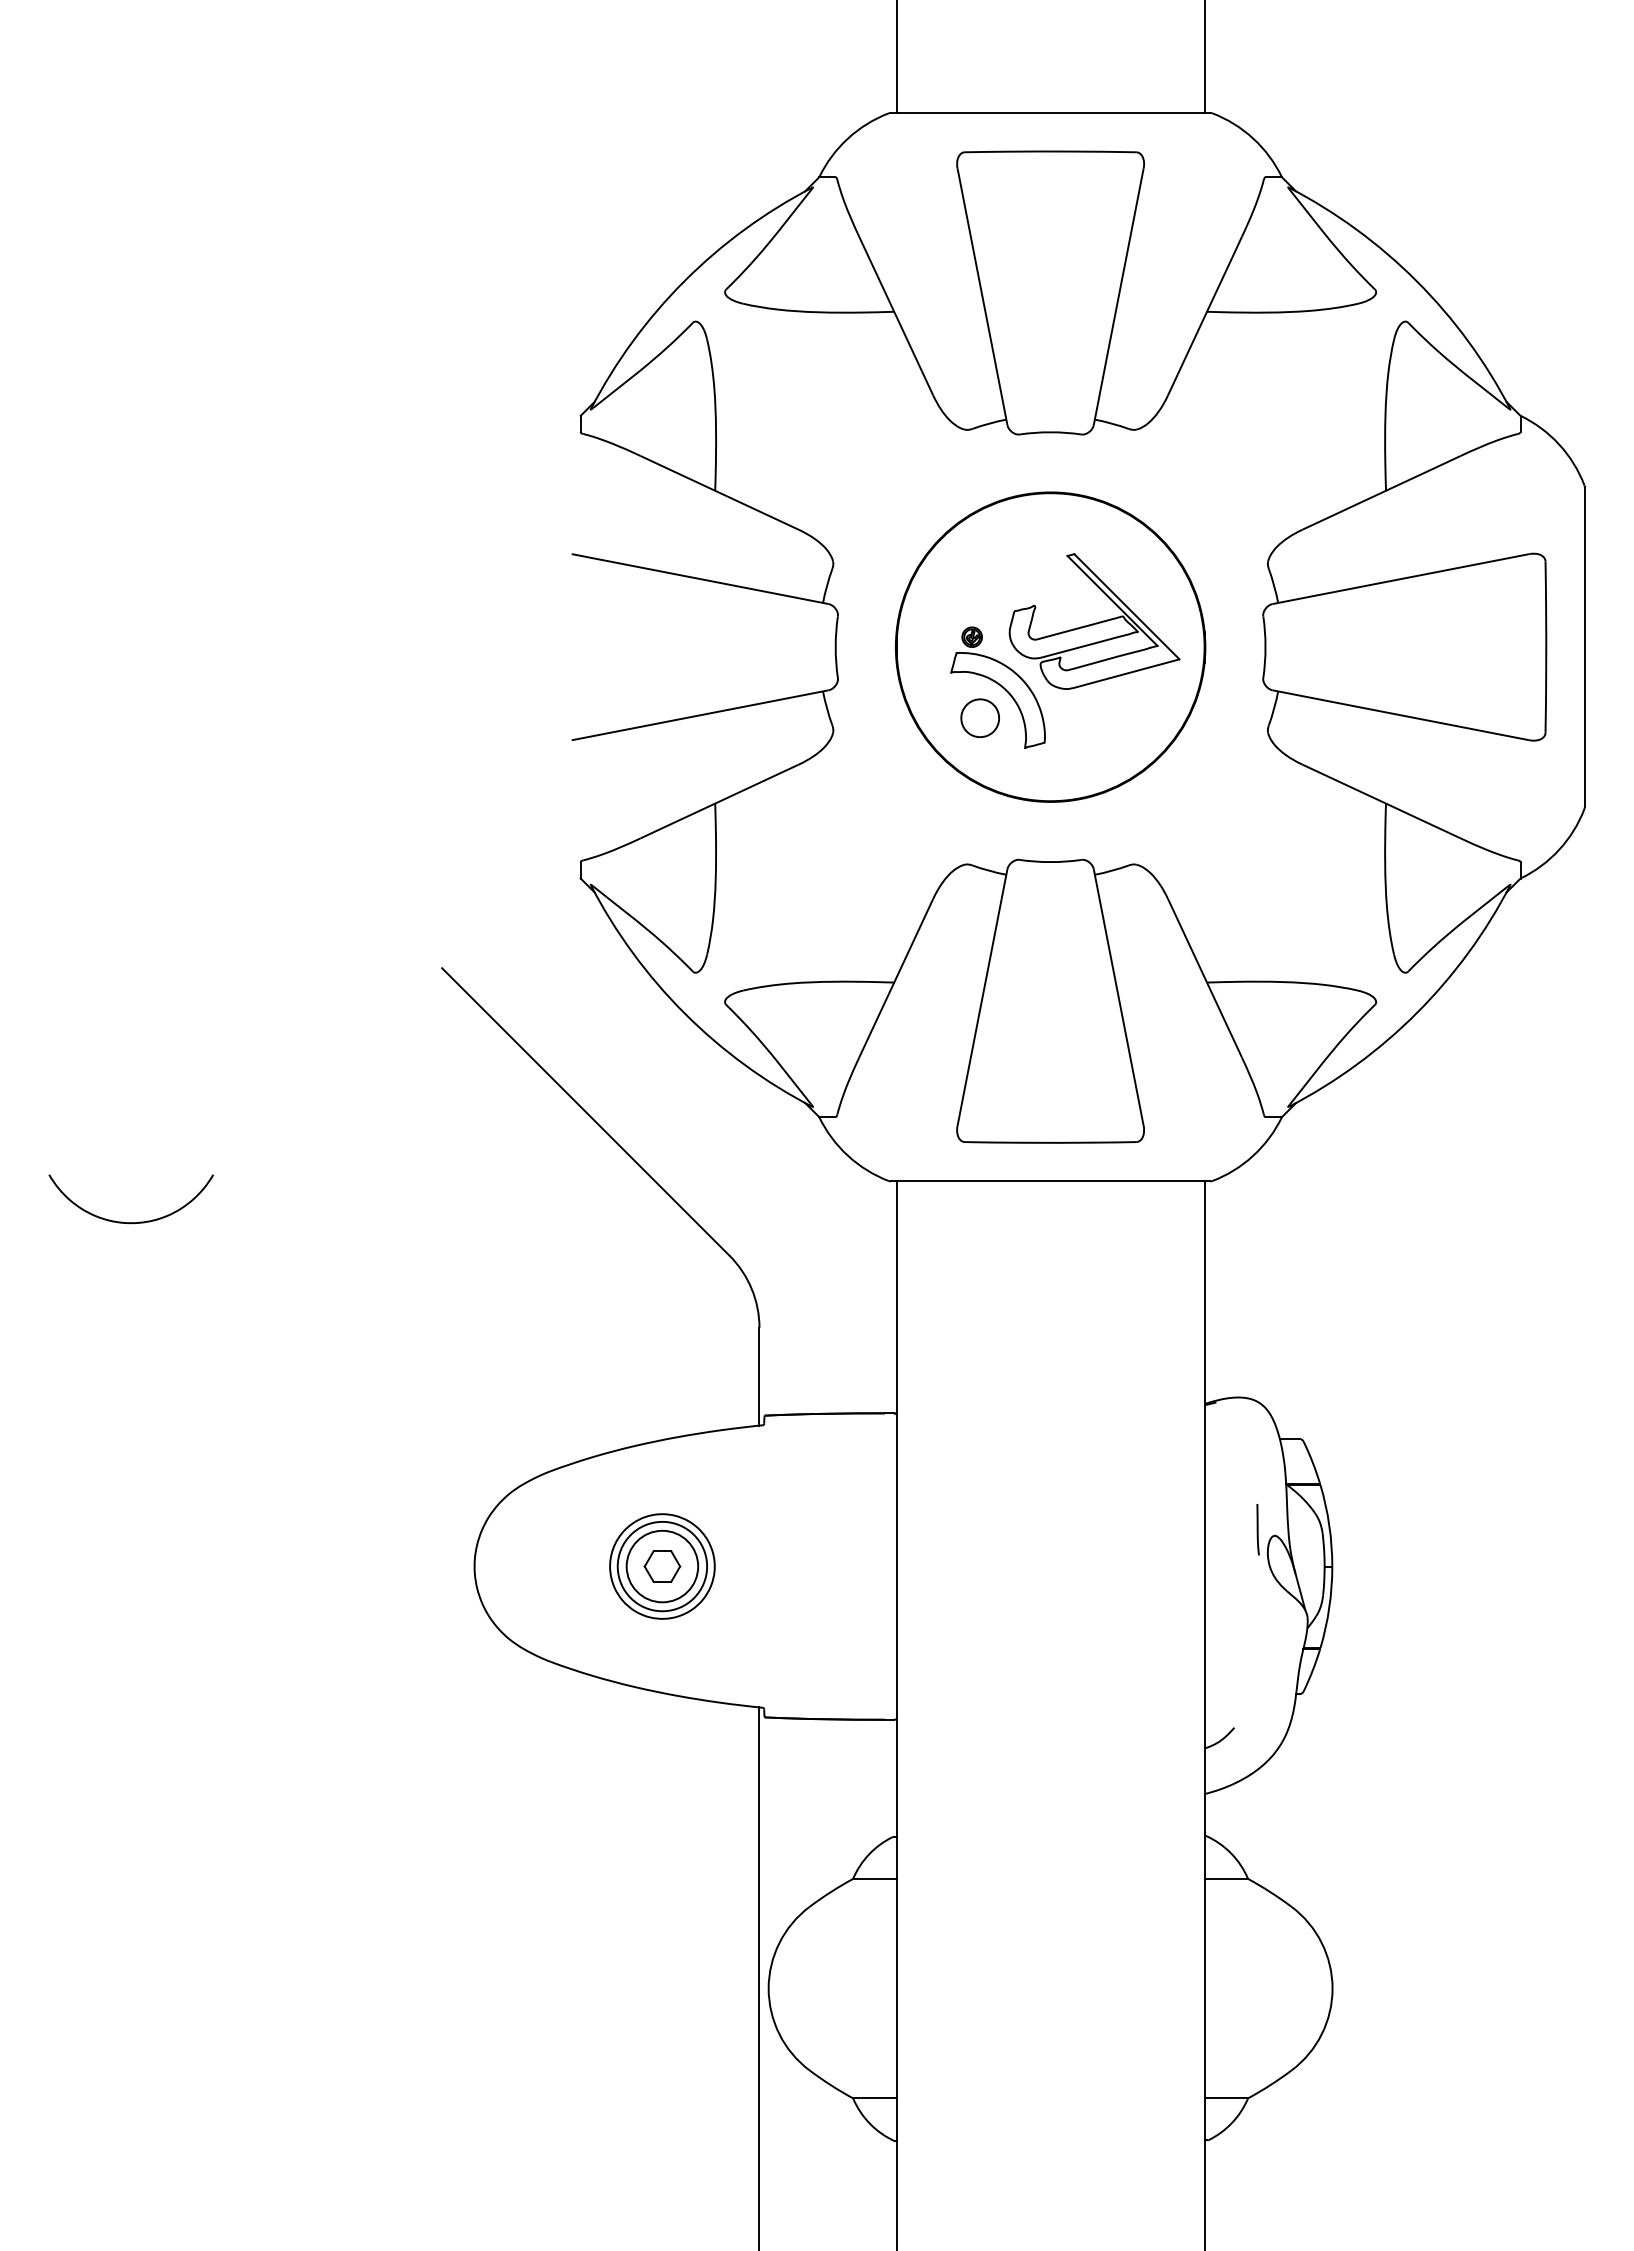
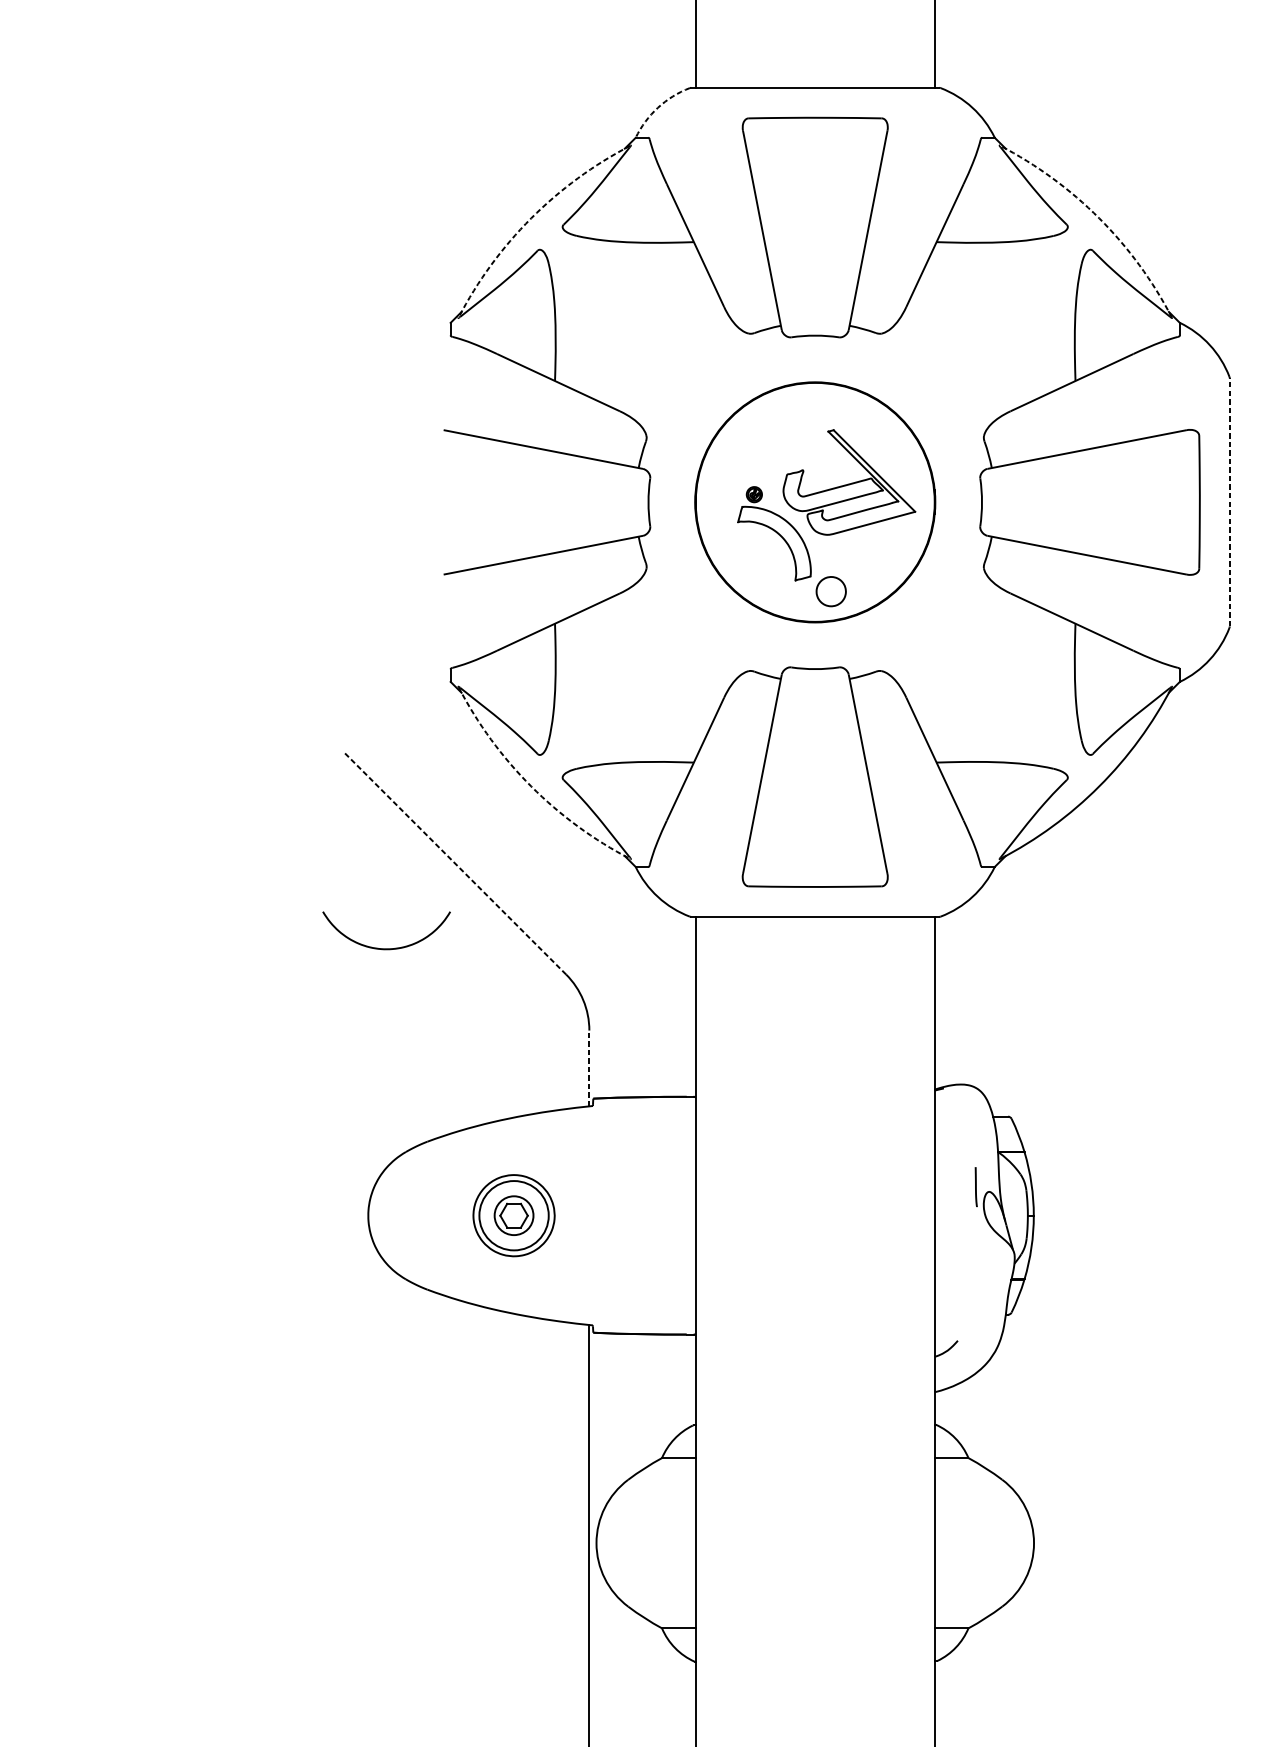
arc: (847, 138) -> (657, 107), solid -> dashed
arc: (684, 281) -> (531, 218), solid -> dashed
arc: (1416, 281) -> (1099, 218), solid -> dashed
line: (1584, 647) -> (1229, 502), solid -> dashed
part: (979, 717) -> (830, 591), moved
arc: (684, 1013) -> (531, 786), solid -> dashed
line: (585, 1111) -> (454, 862), solid -> dashed
curve: (130, 1222) -> (386, 948), moved
line: (759, 1376) -> (589, 1068), solid -> dashed
circle: (662, 1566) -> (514, 1215), size x0.7

